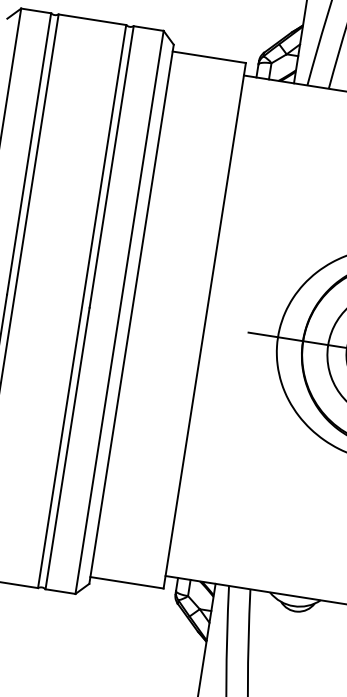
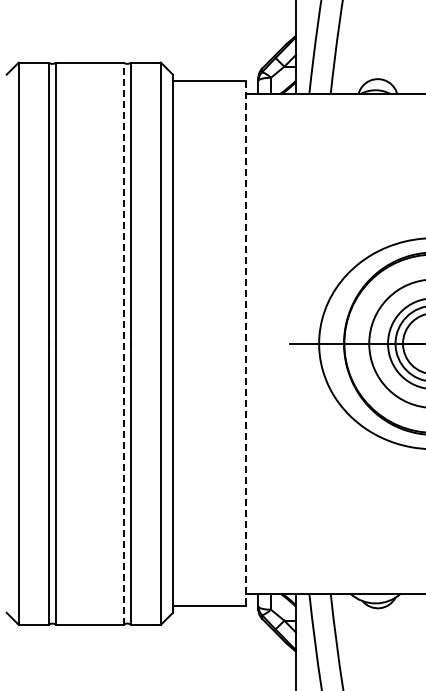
line: (82, 306) -> (123, 343), solid -> dashed
line: (204, 326) -> (245, 344), solid -> dashed

